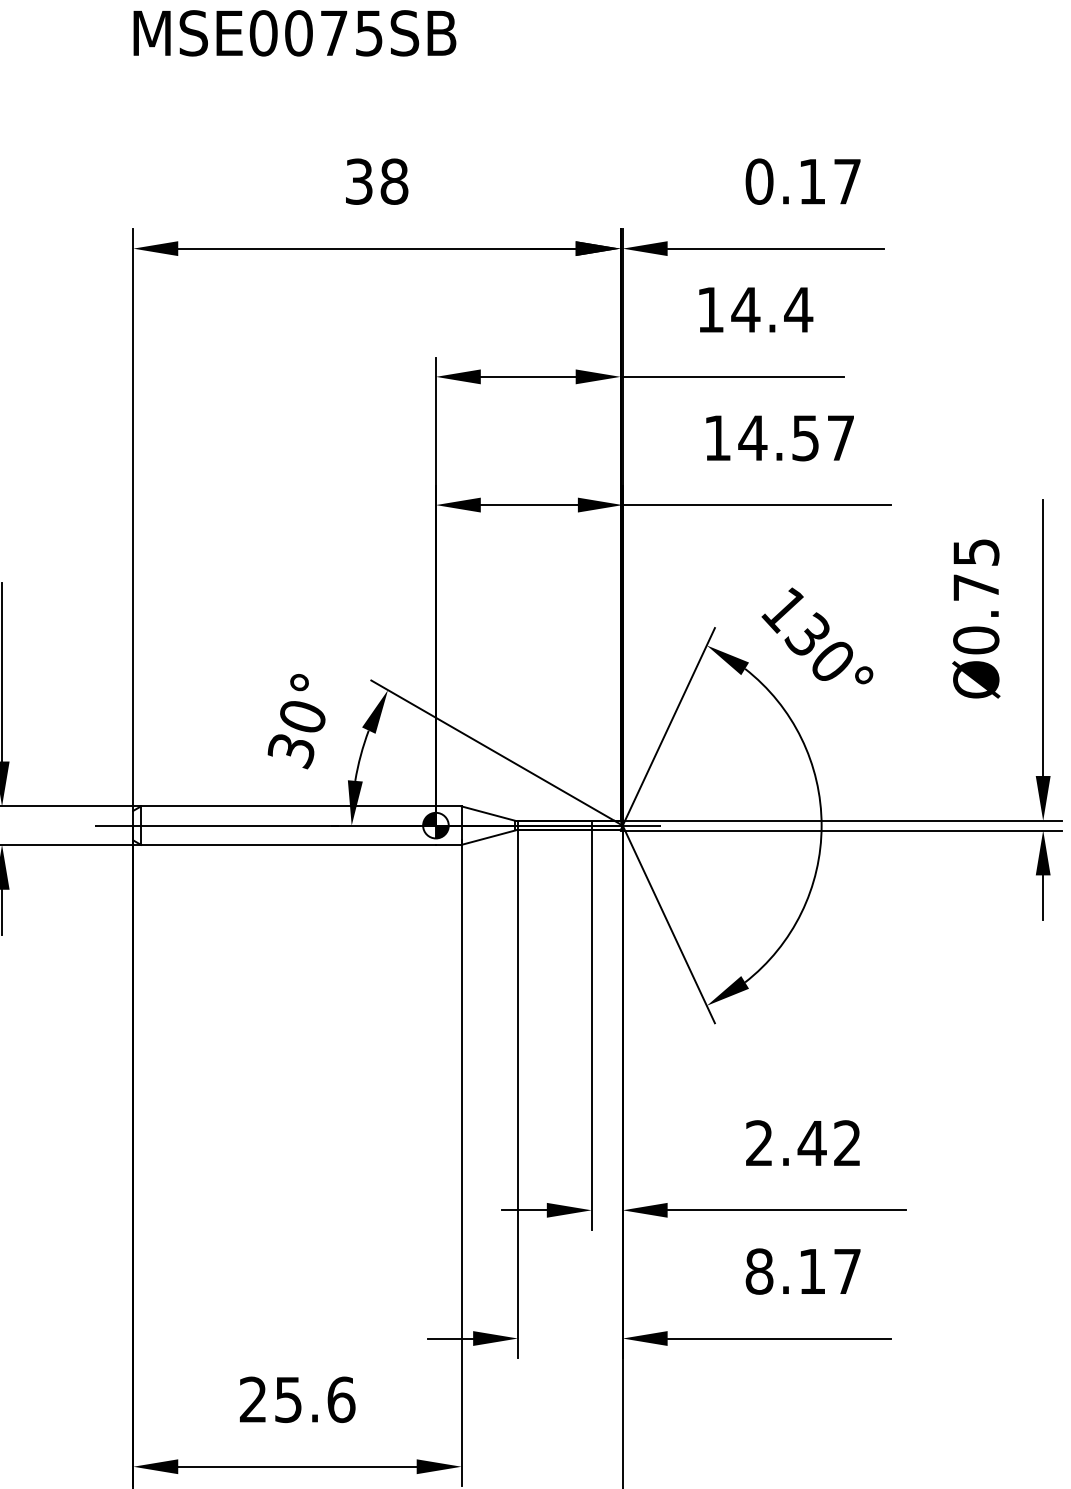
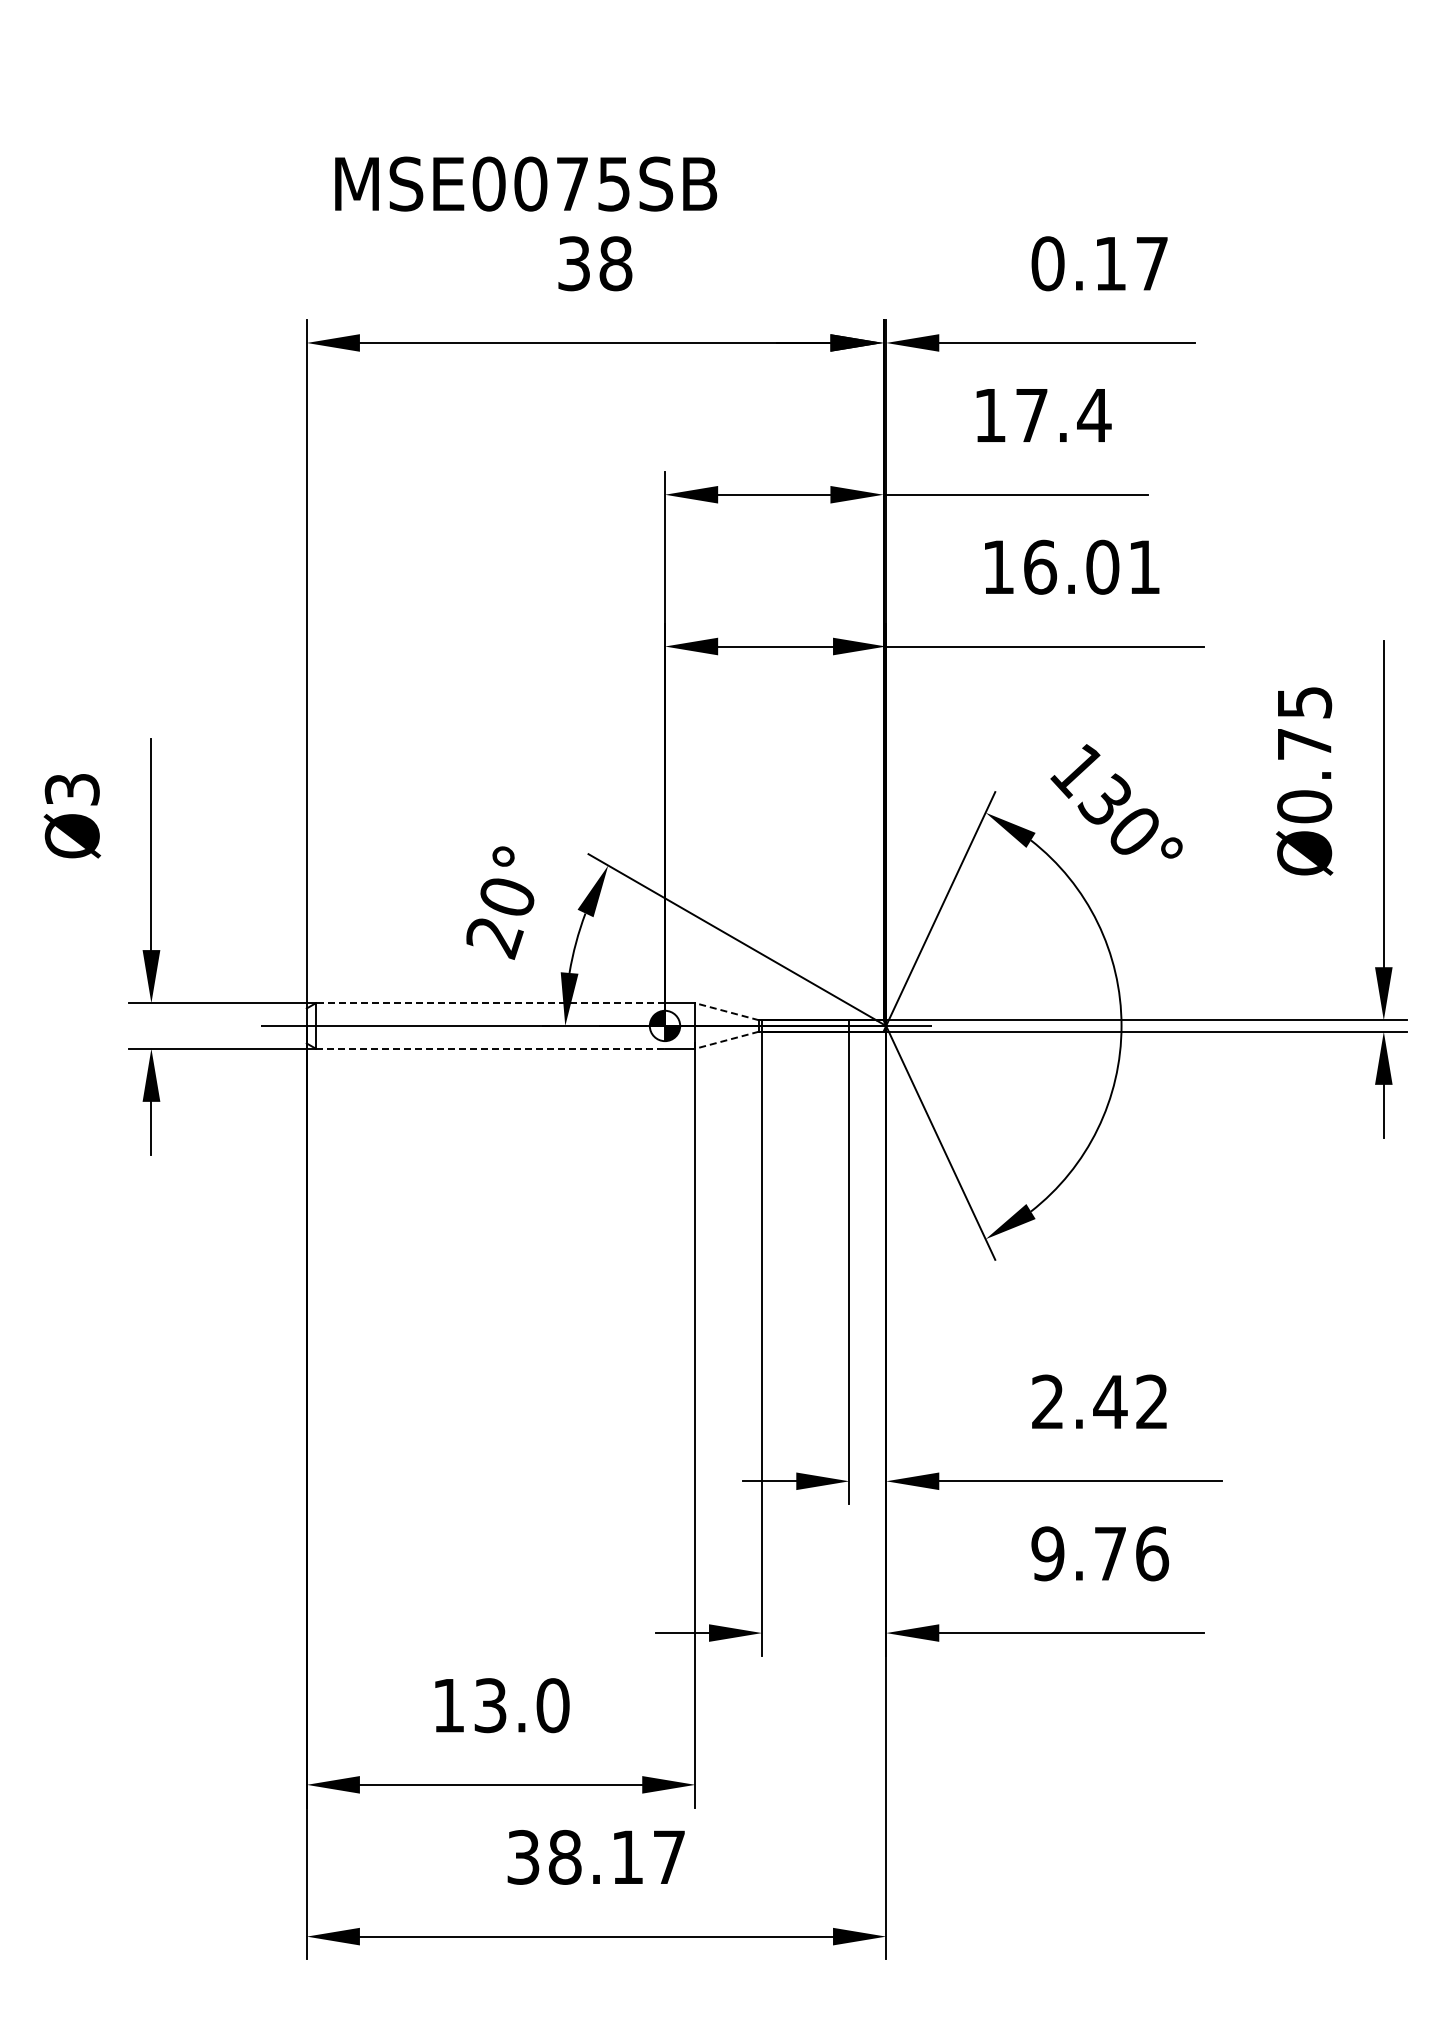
text: (295, 32) -> (526, 183), moved
text: (745, 309) -> (1031, 415), 14.4 -> 17.4
text: (795, 437) -> (1090, 566), 14.57 -> 16.01
text: (291, 751) -> (494, 938), 30° -> 20°
line: (288, 806) -> (490, 1003), solid -> dashed
line: (488, 813) -> (727, 1011), solid -> dashed
line: (488, 837) -> (727, 1040), solid -> dashed
line: (288, 844) -> (490, 1048), solid -> dashed
text: (803, 1271) -> (1100, 1553), 8.17 -> 9.76
text: (297, 1399) -> (501, 1705), 25.6 -> 13.0

